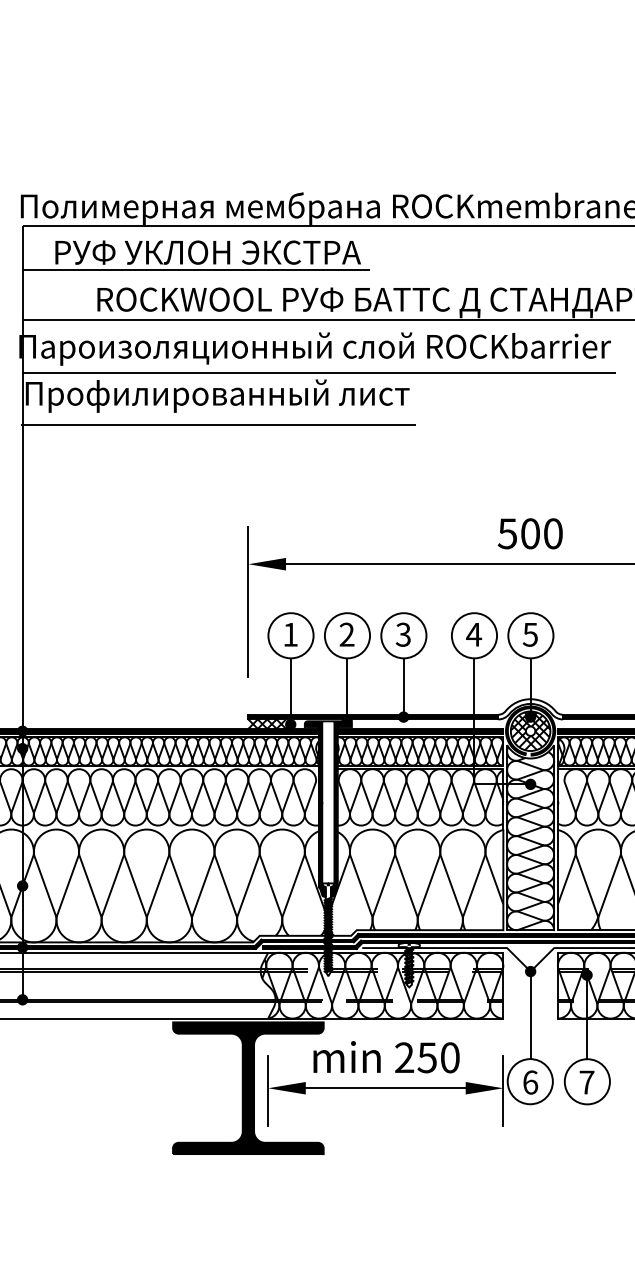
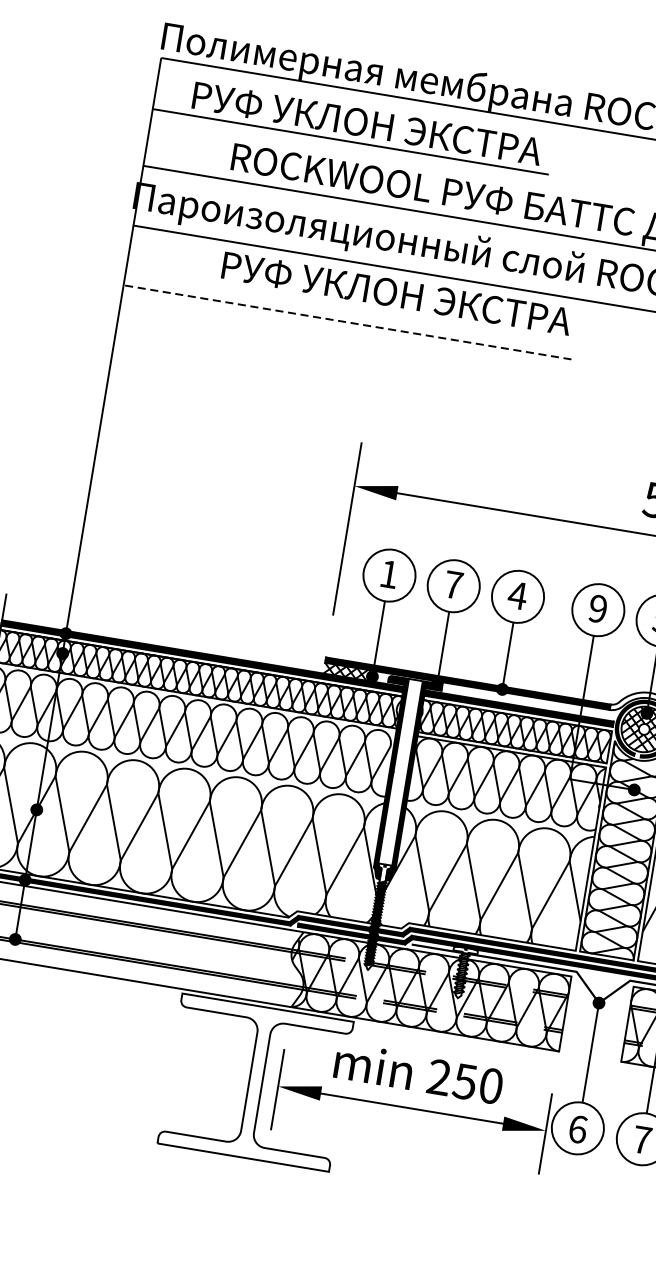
text: (217, 395) -> (351, 288), Профилированный лист -> РУФ УКЛОН ЭКСТРА
line: (218, 425) -> (346, 322), solid -> dashed
text: (346, 634) -> (452, 584), 2 -> 7
text: (403, 634) -> (517, 595), 3 -> 4
text: (474, 634) -> (598, 608), 4 -> 9
fill: (248, 1088) -> (255, 1083), removed

